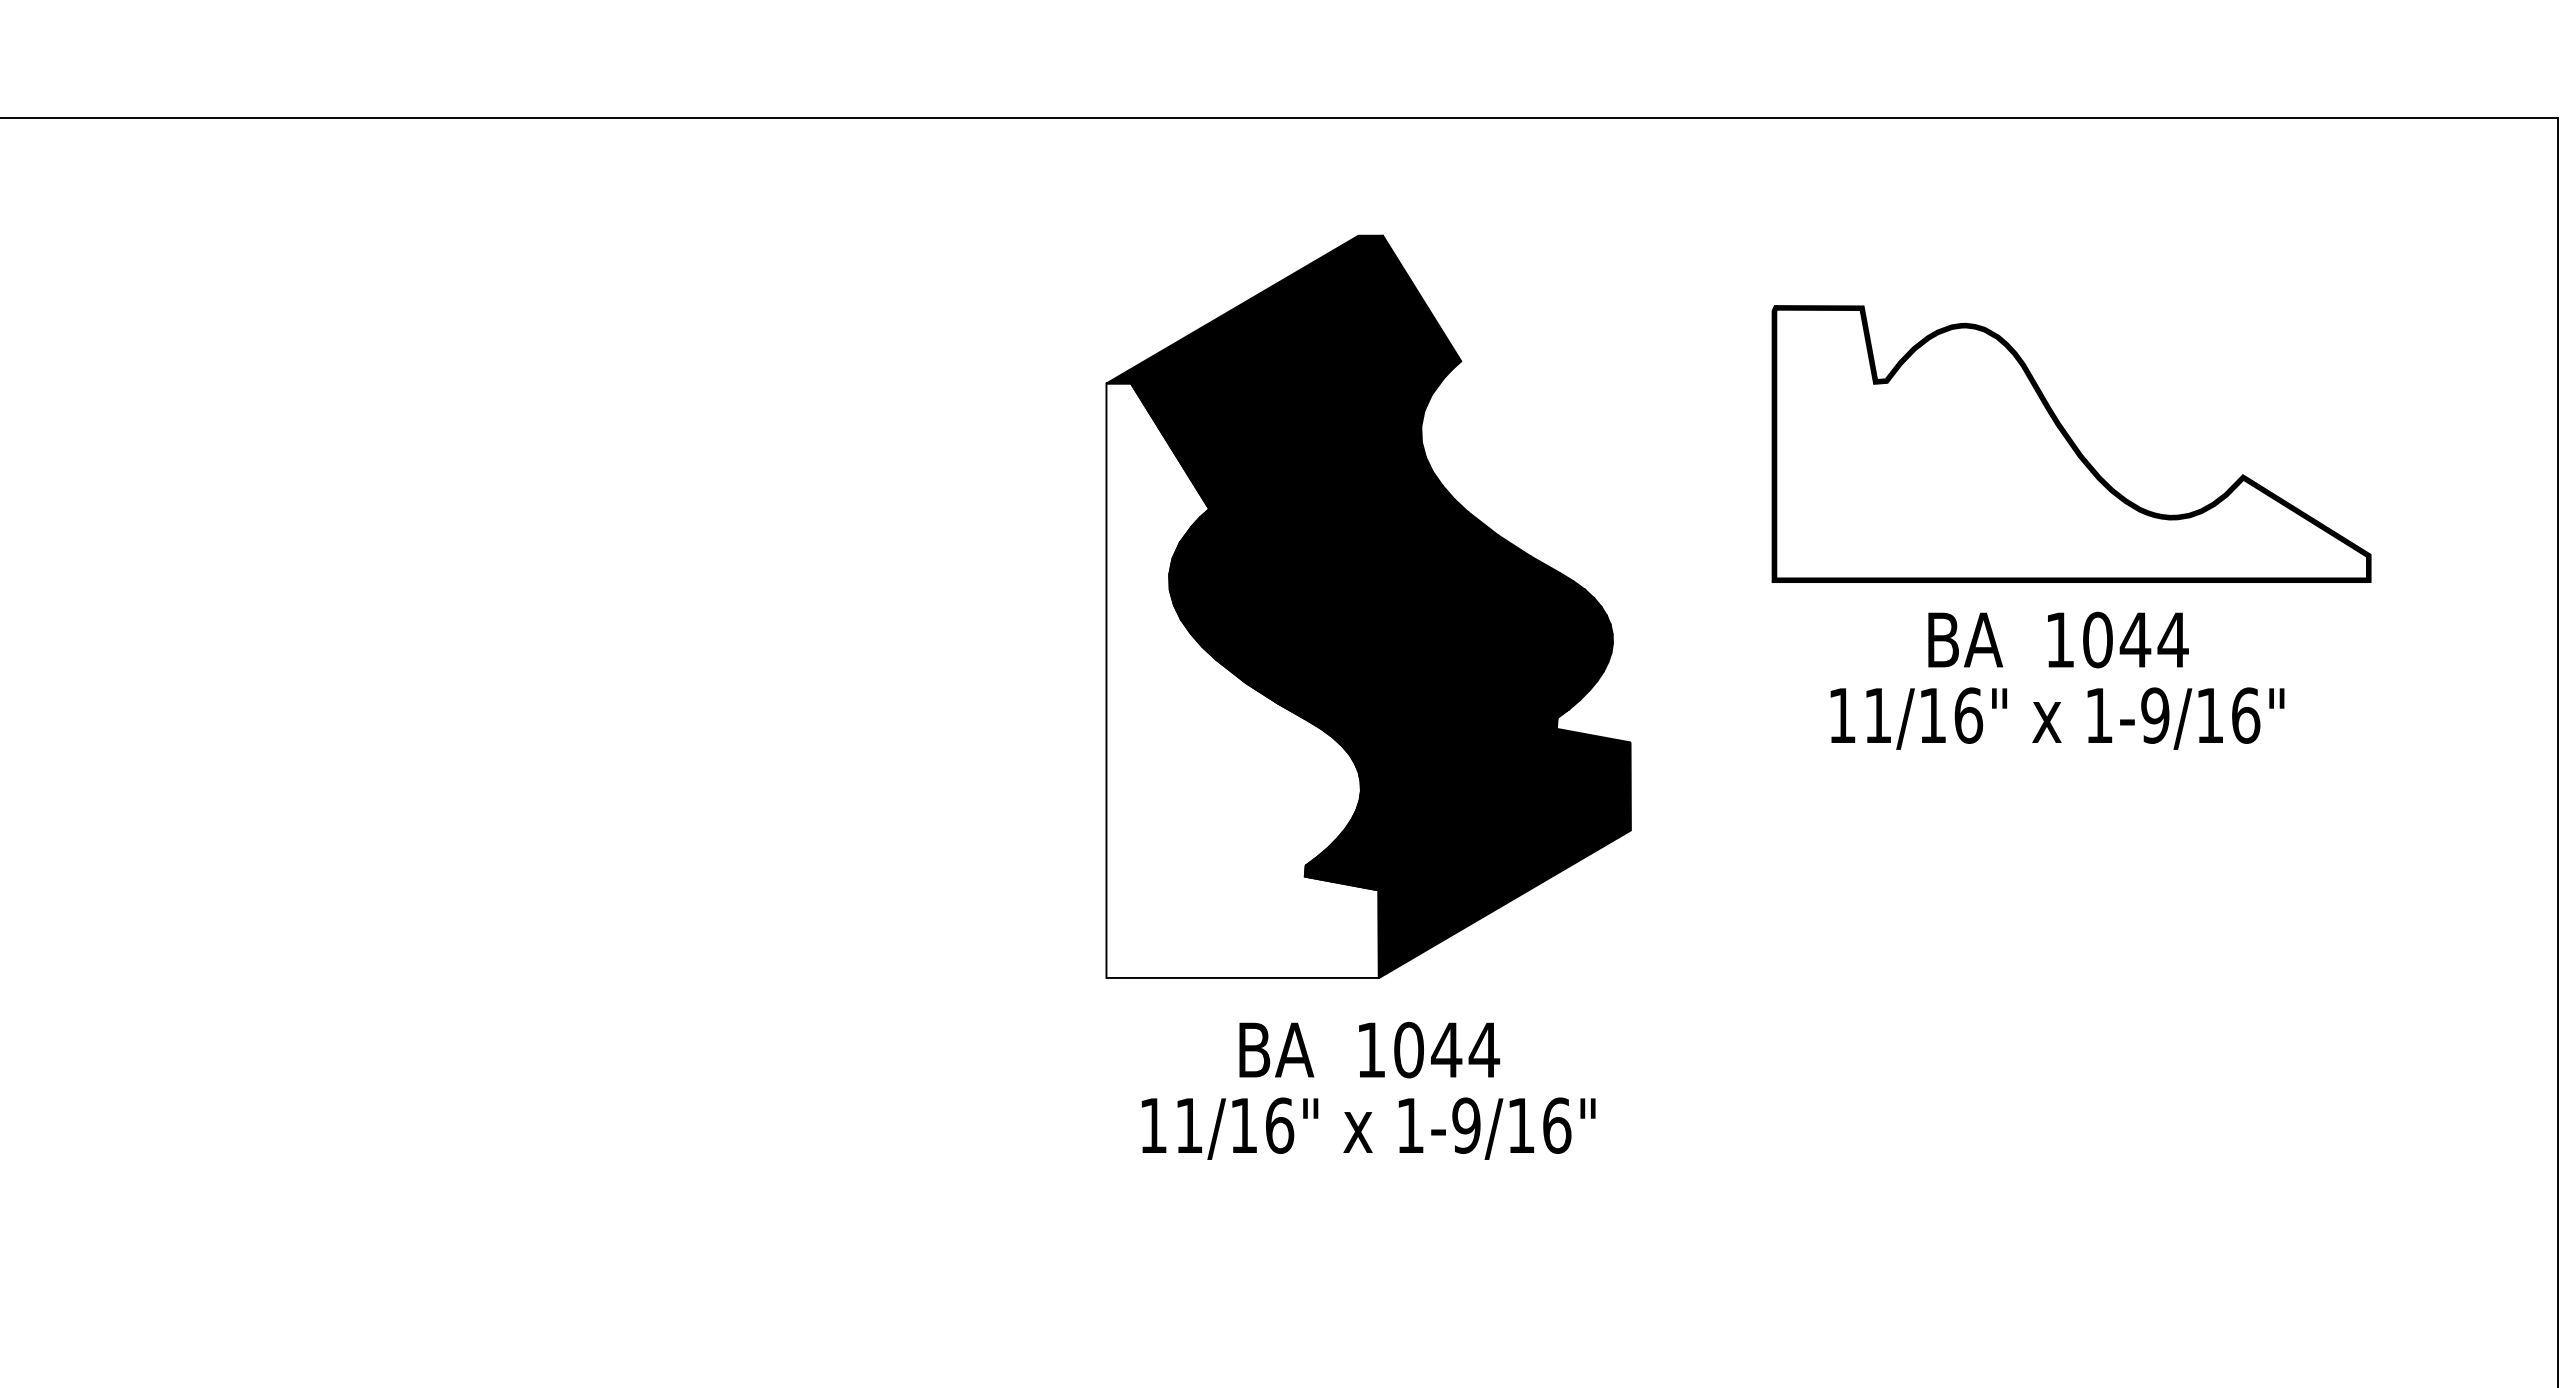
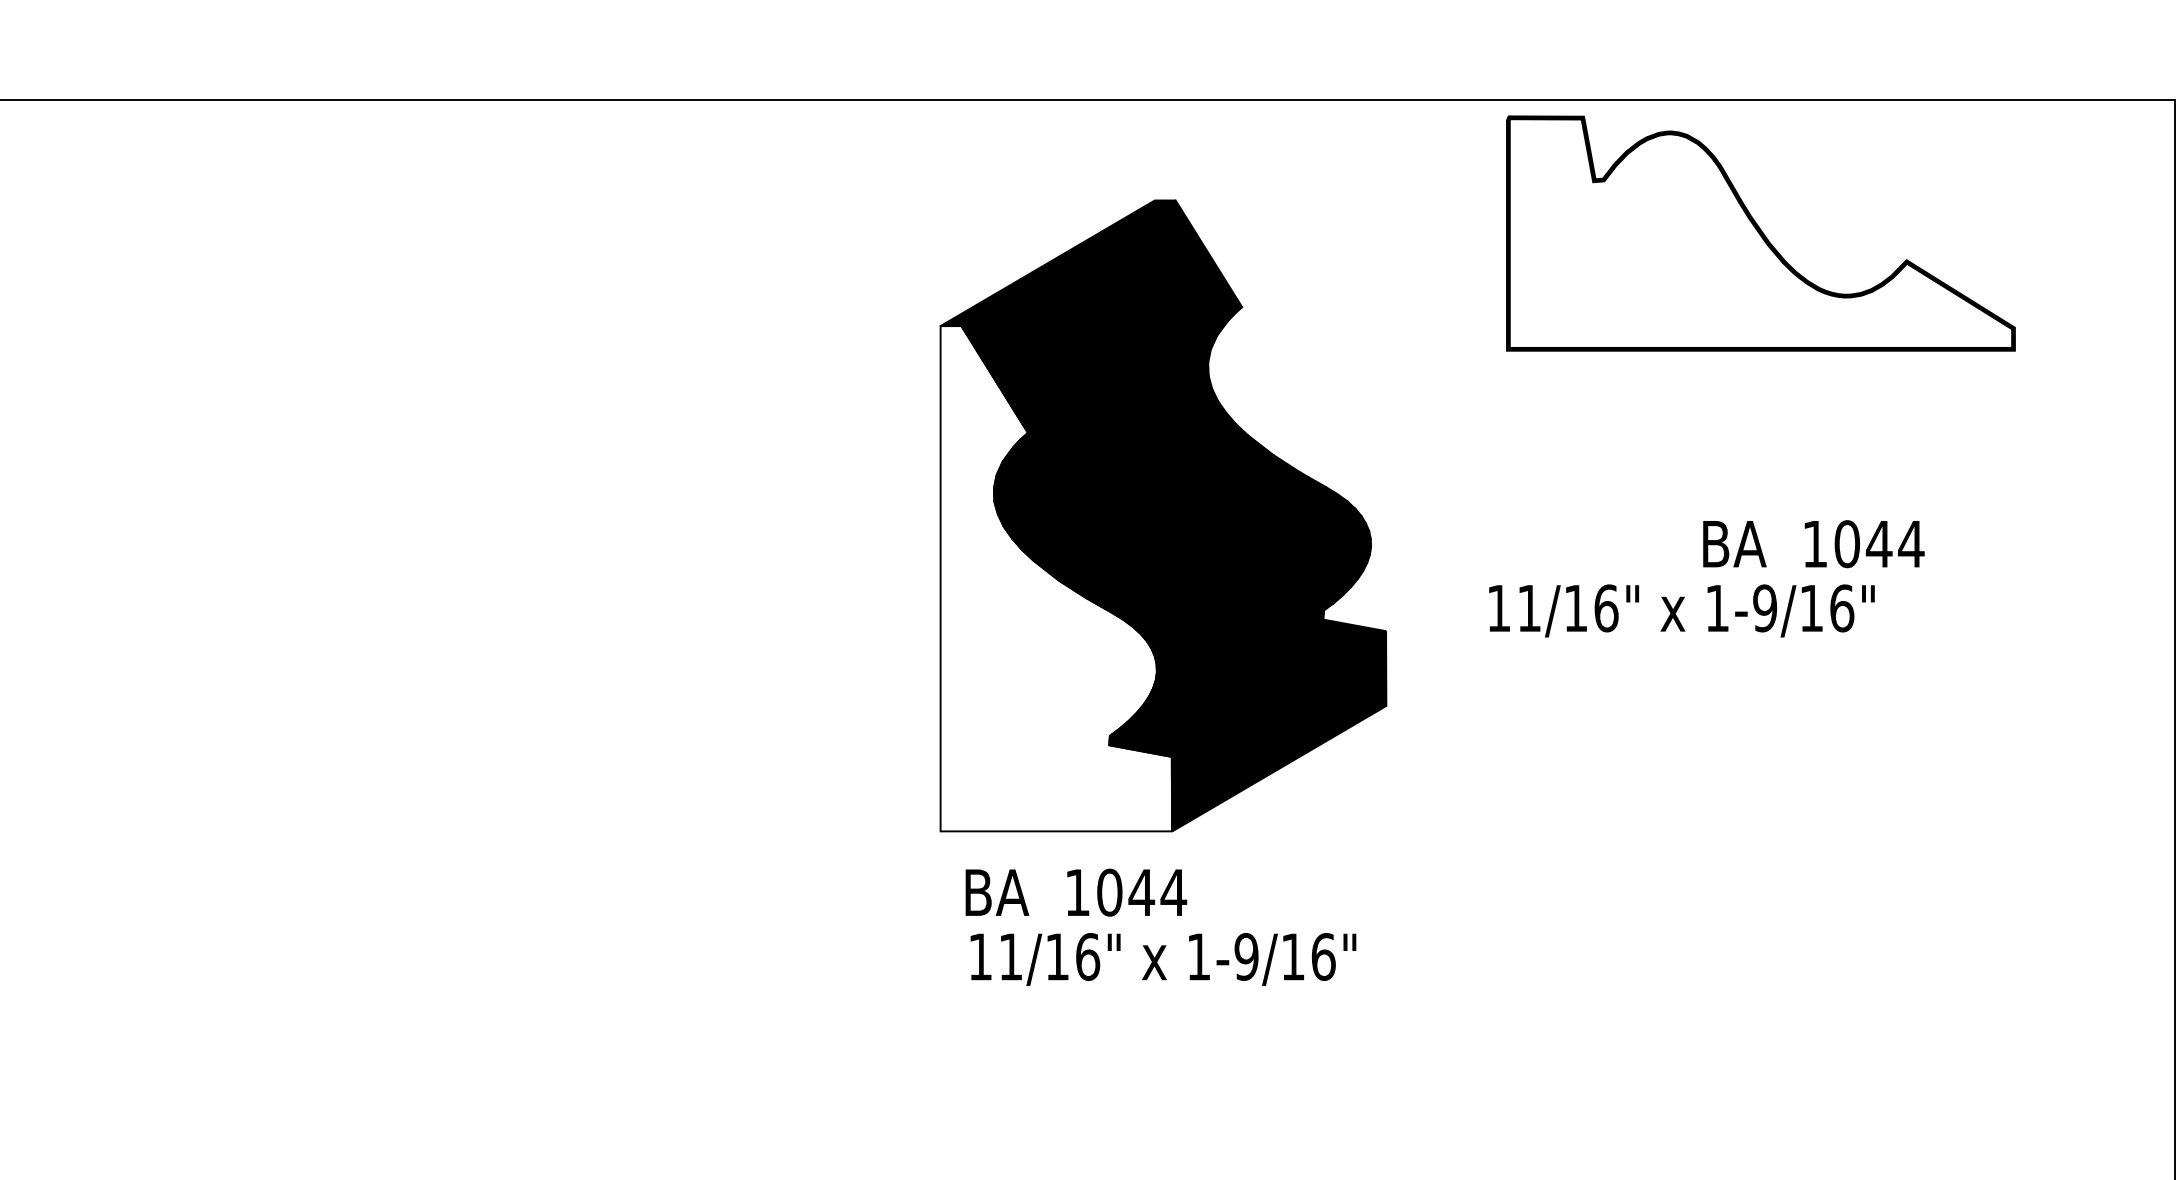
part: (2071, 443) -> (1760, 233), moved
text: (2058, 640) -> (1813, 544), moved
text: (2056, 718) -> (1681, 610), moved
text: (1369, 1049) -> (1076, 892), moved

